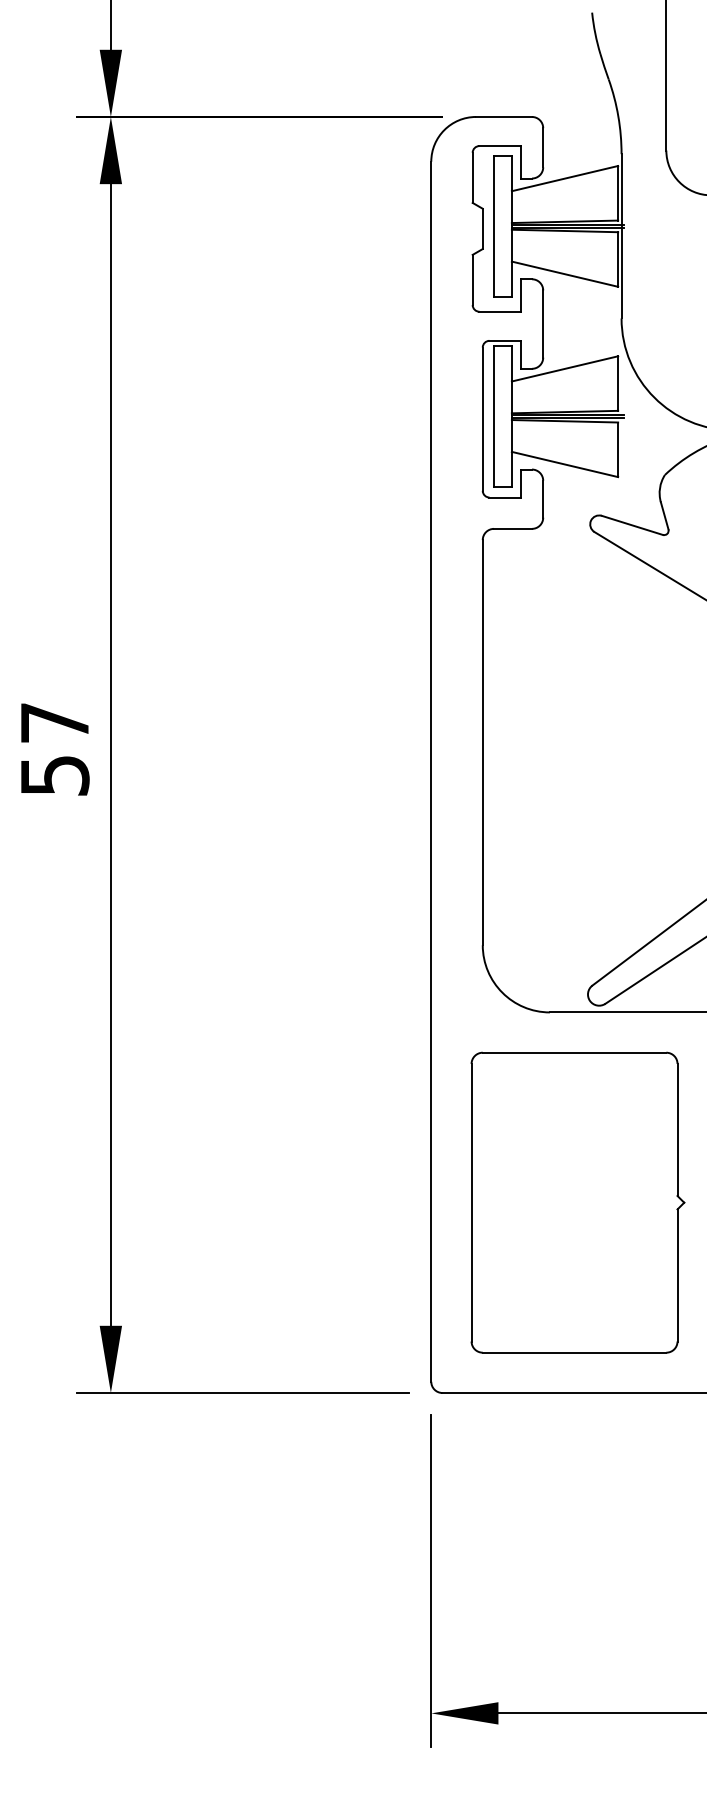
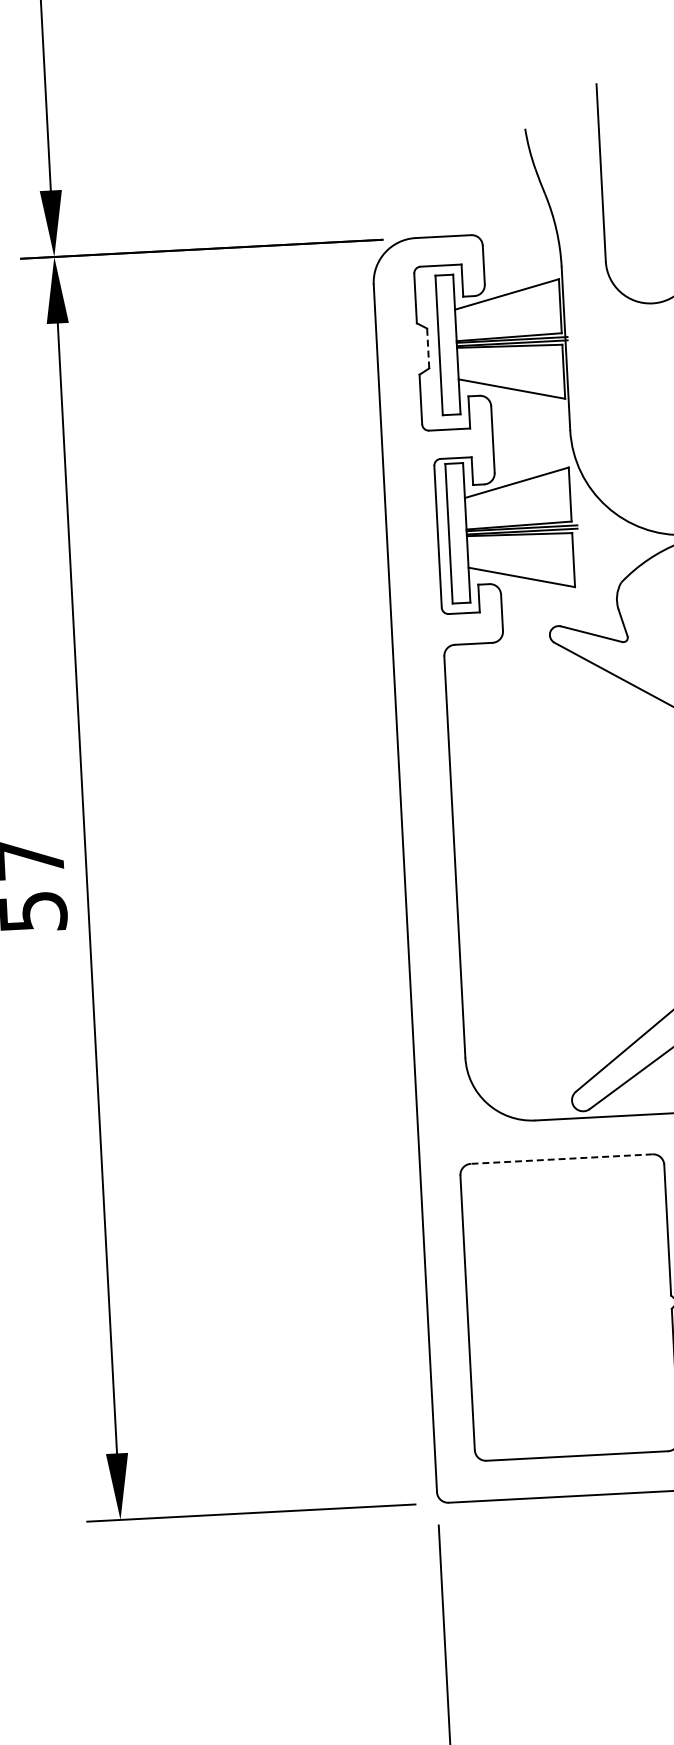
line: (482, 228) -> (427, 348), solid -> dashed
line: (574, 1052) -> (561, 1158), solid -> dashed

